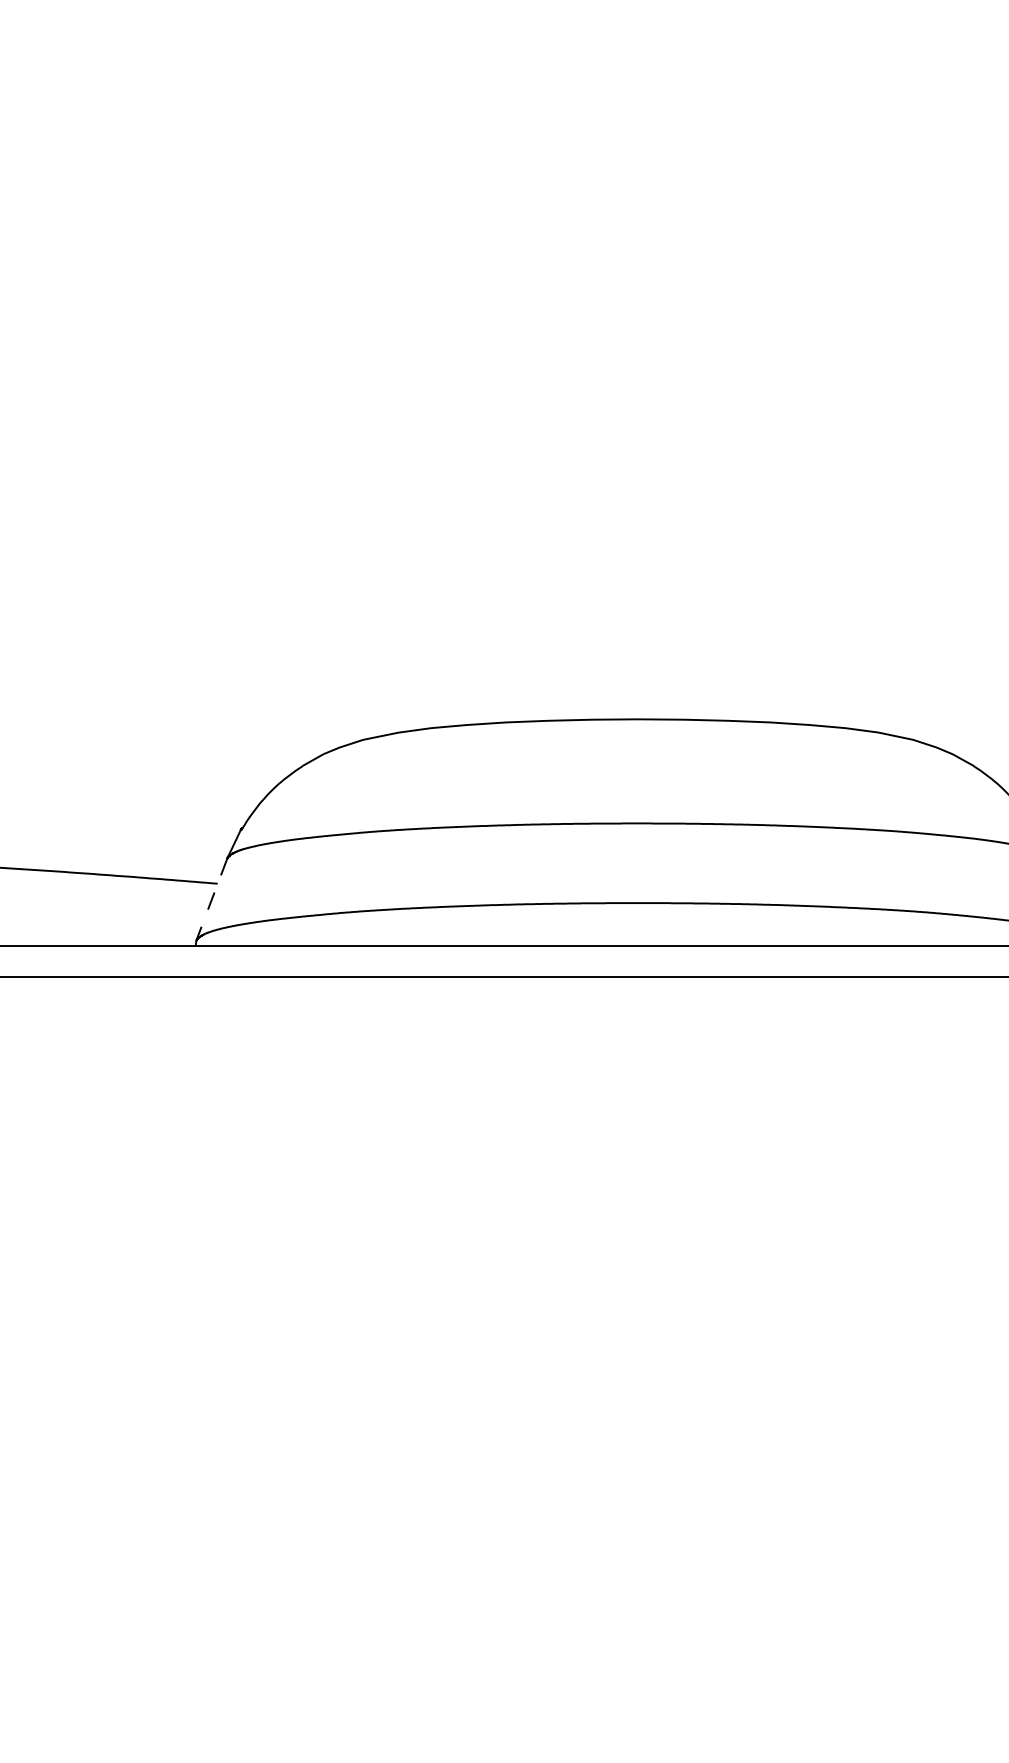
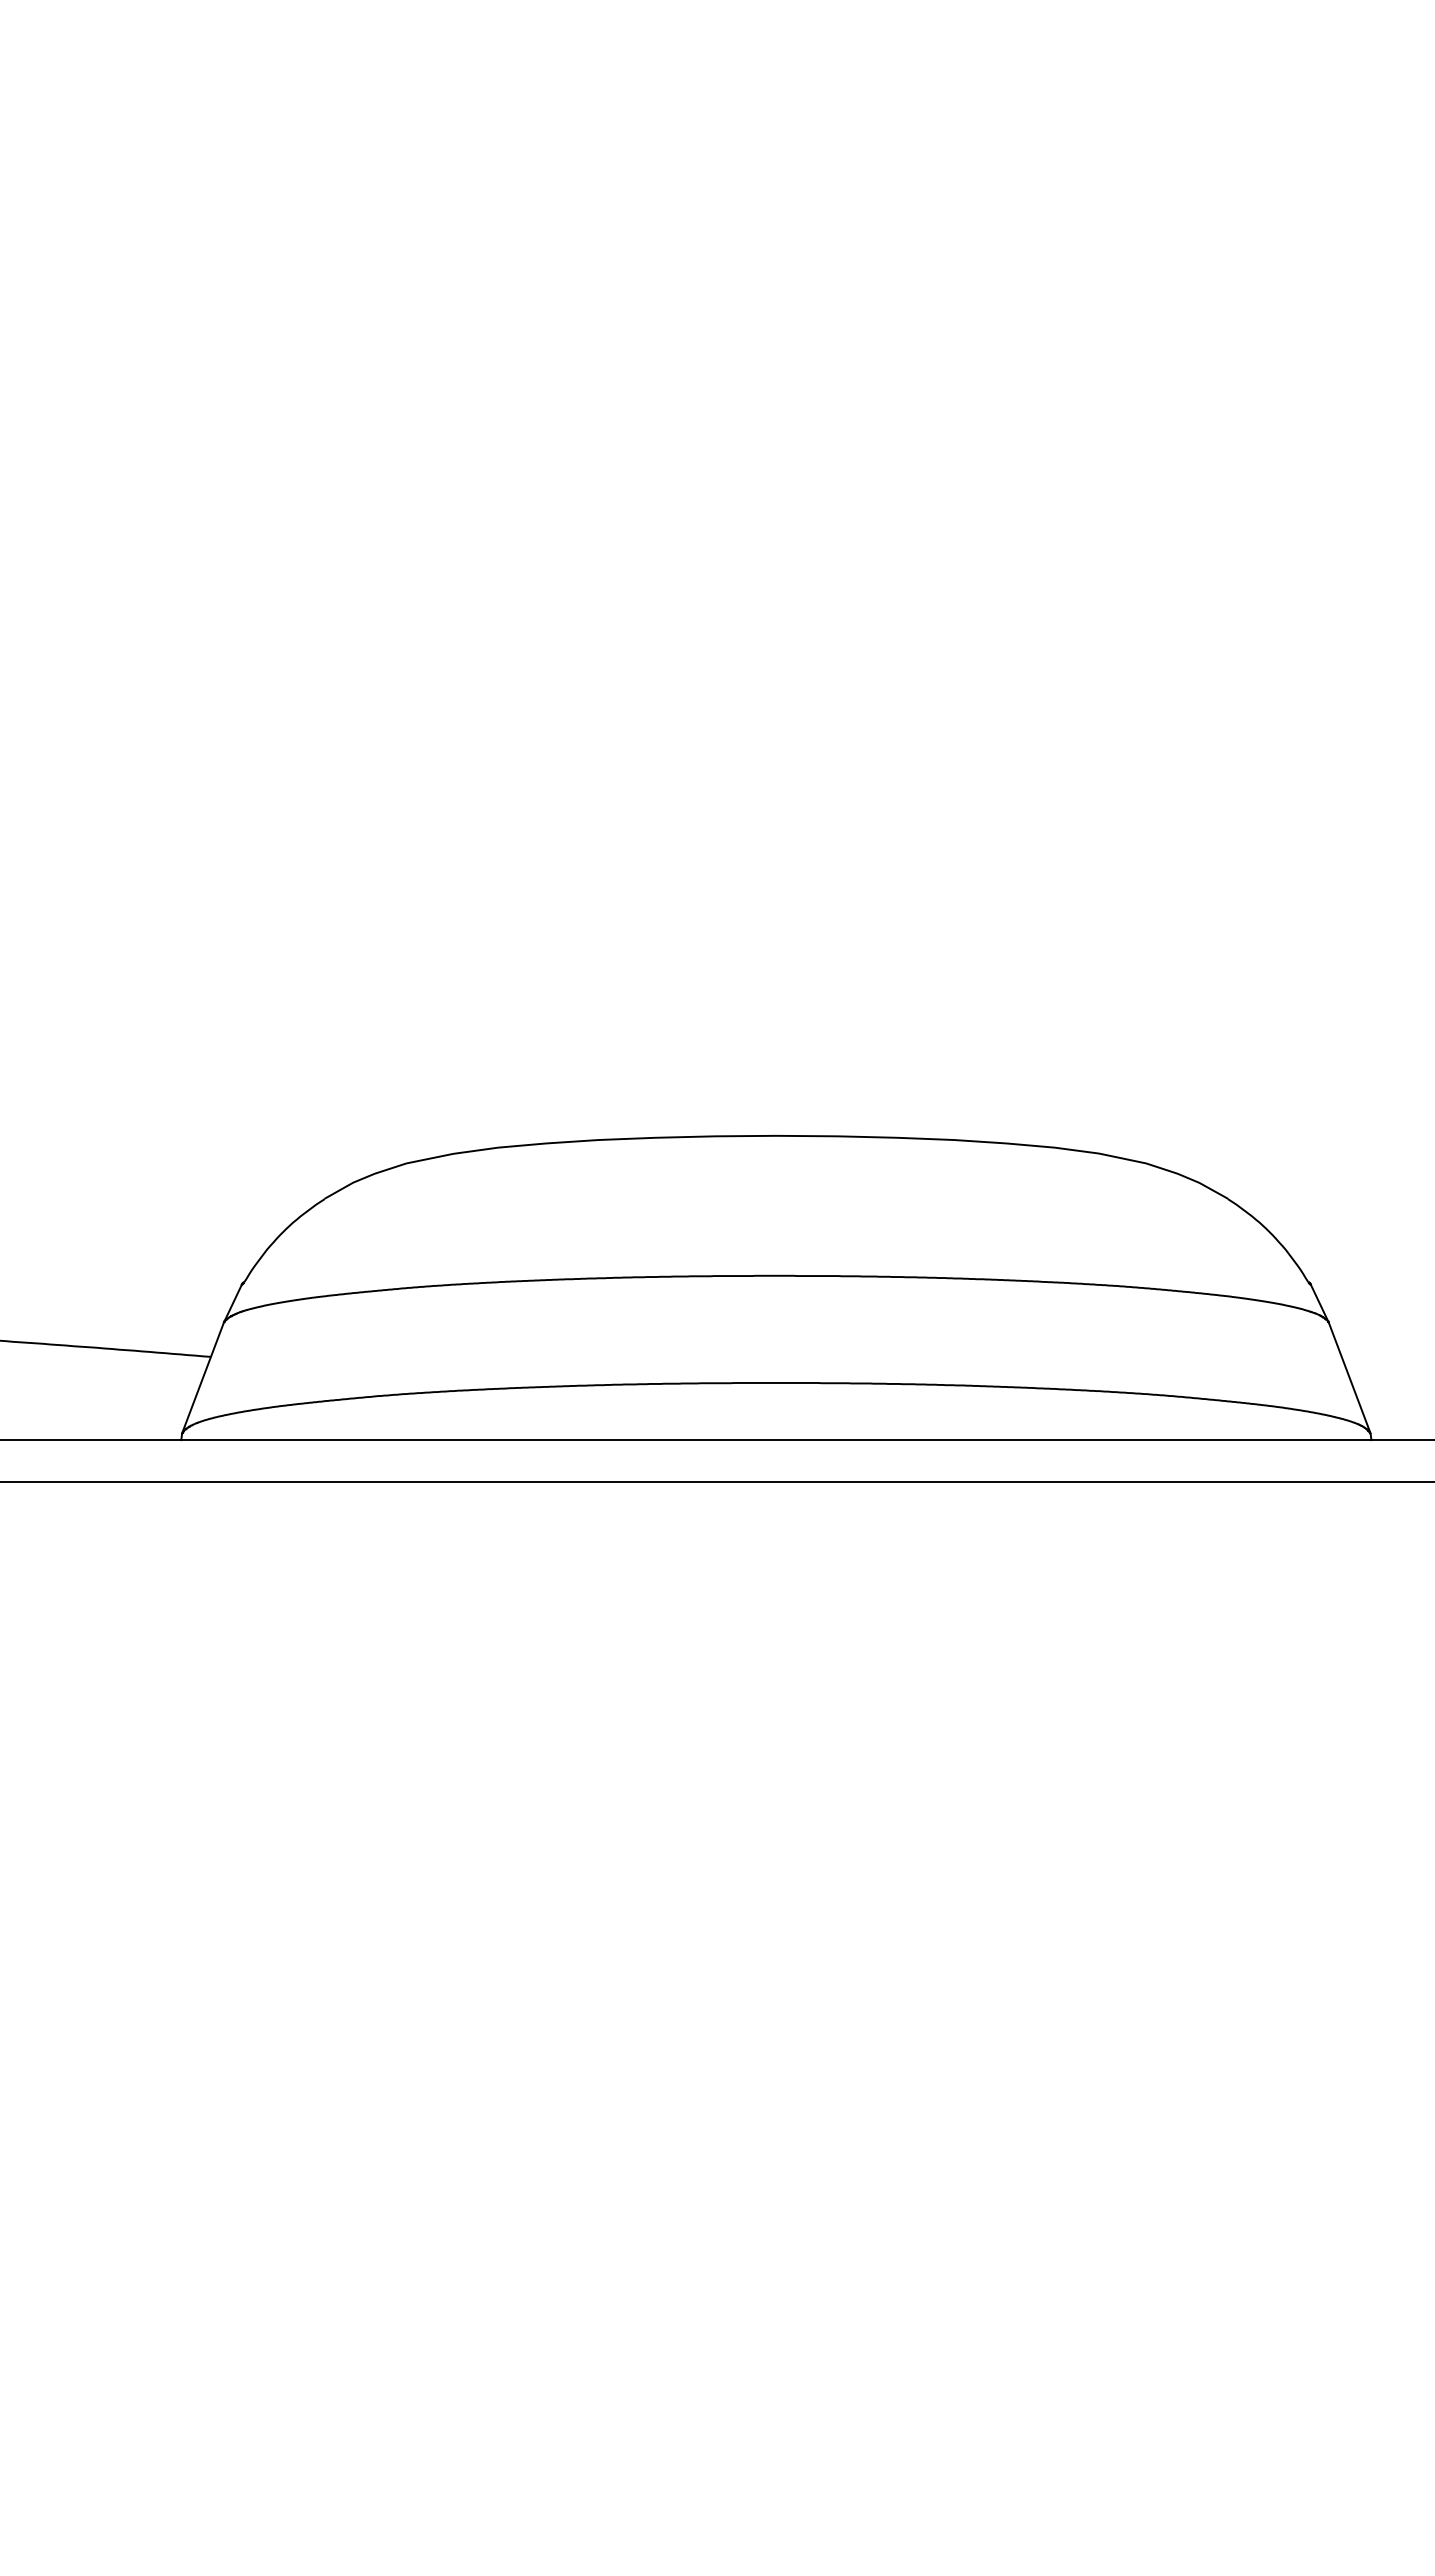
line: (212, 899) -> (203, 1377), dashed -> solid

